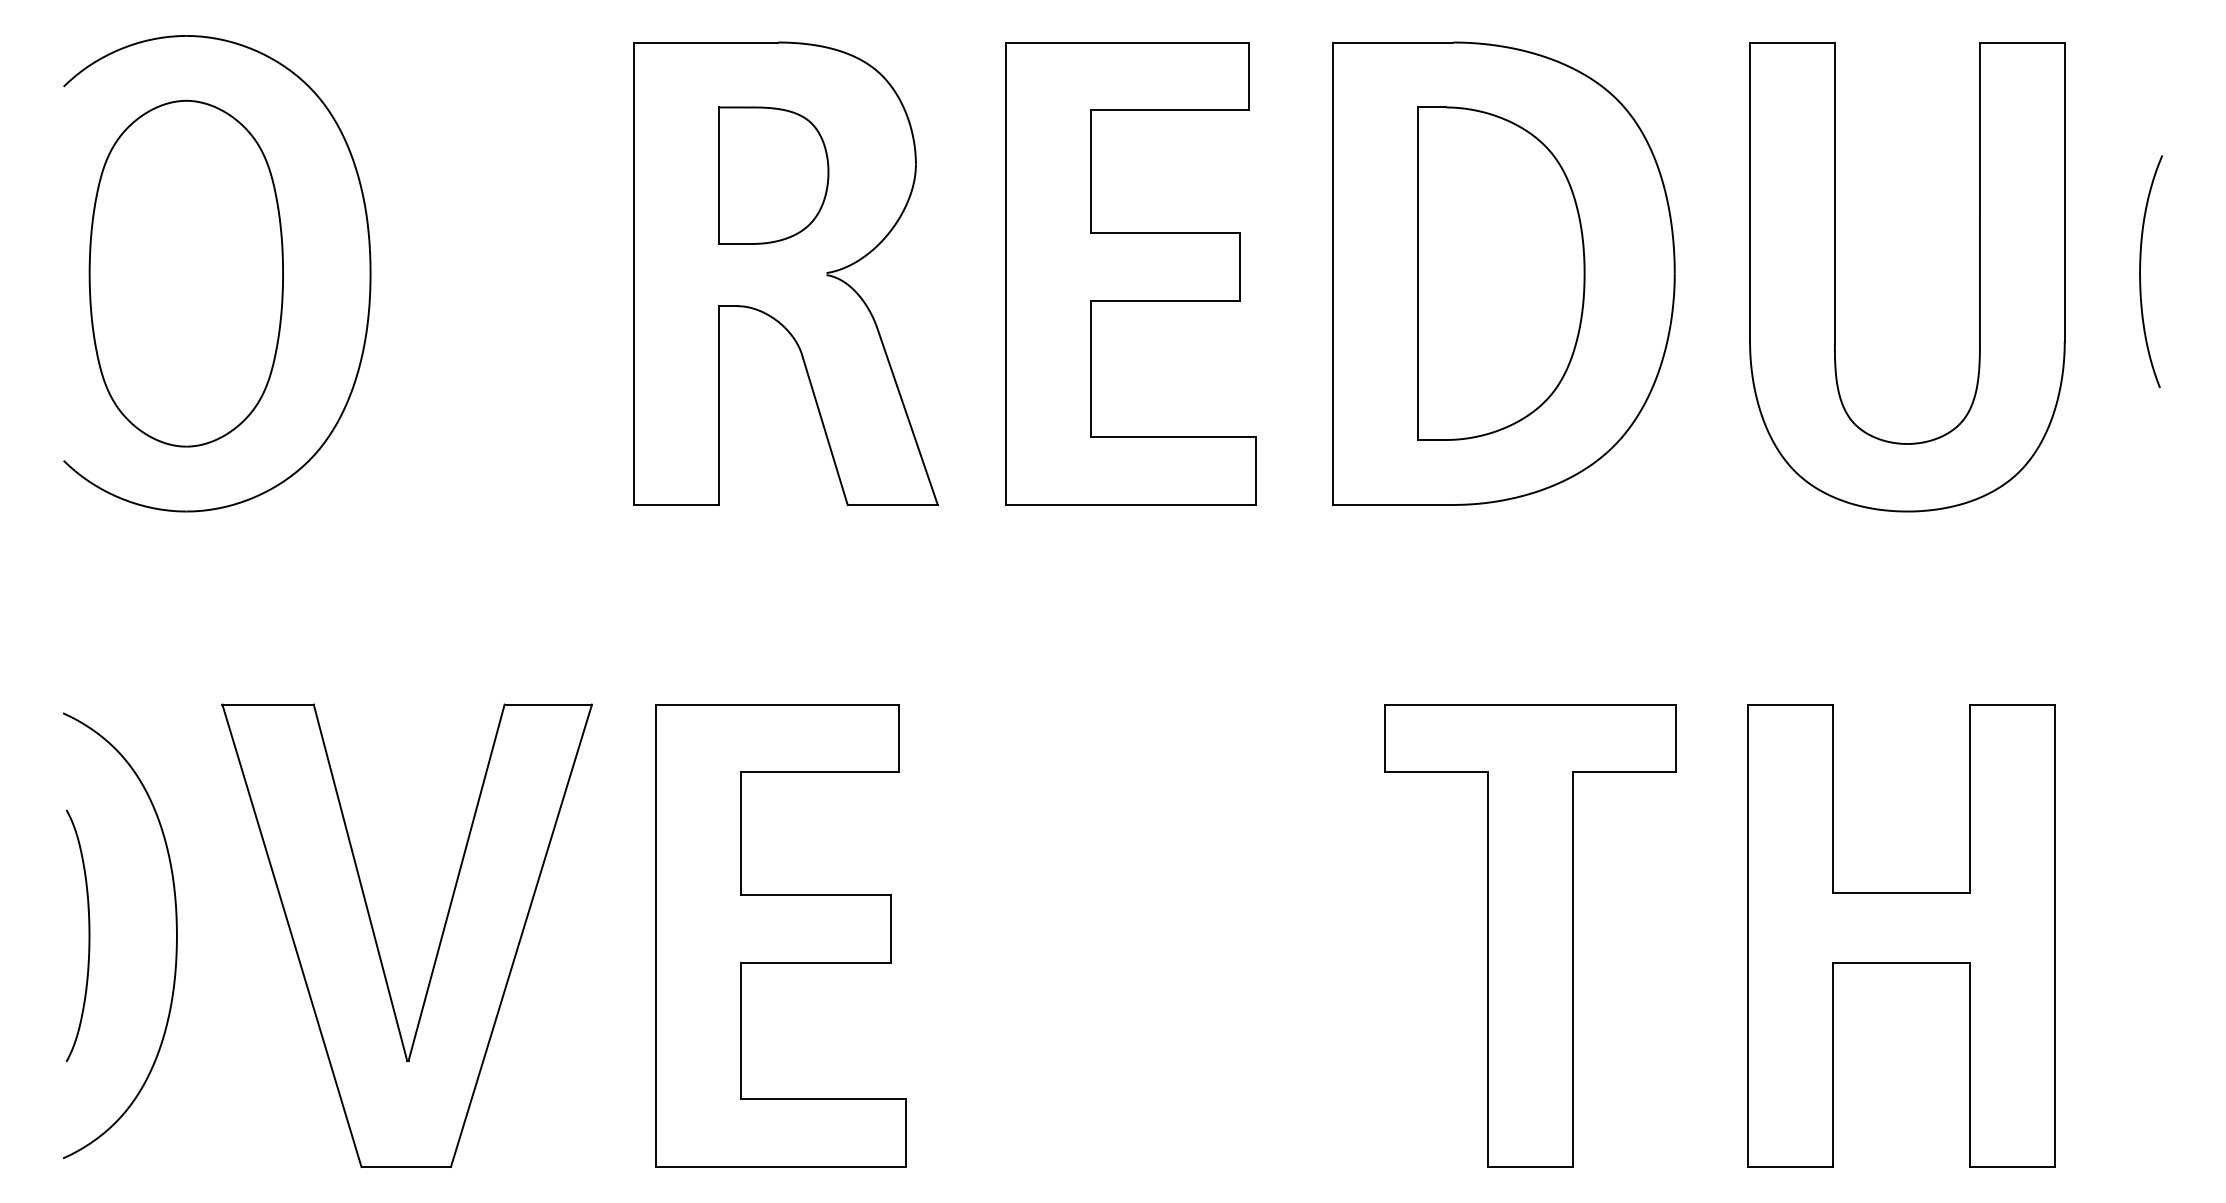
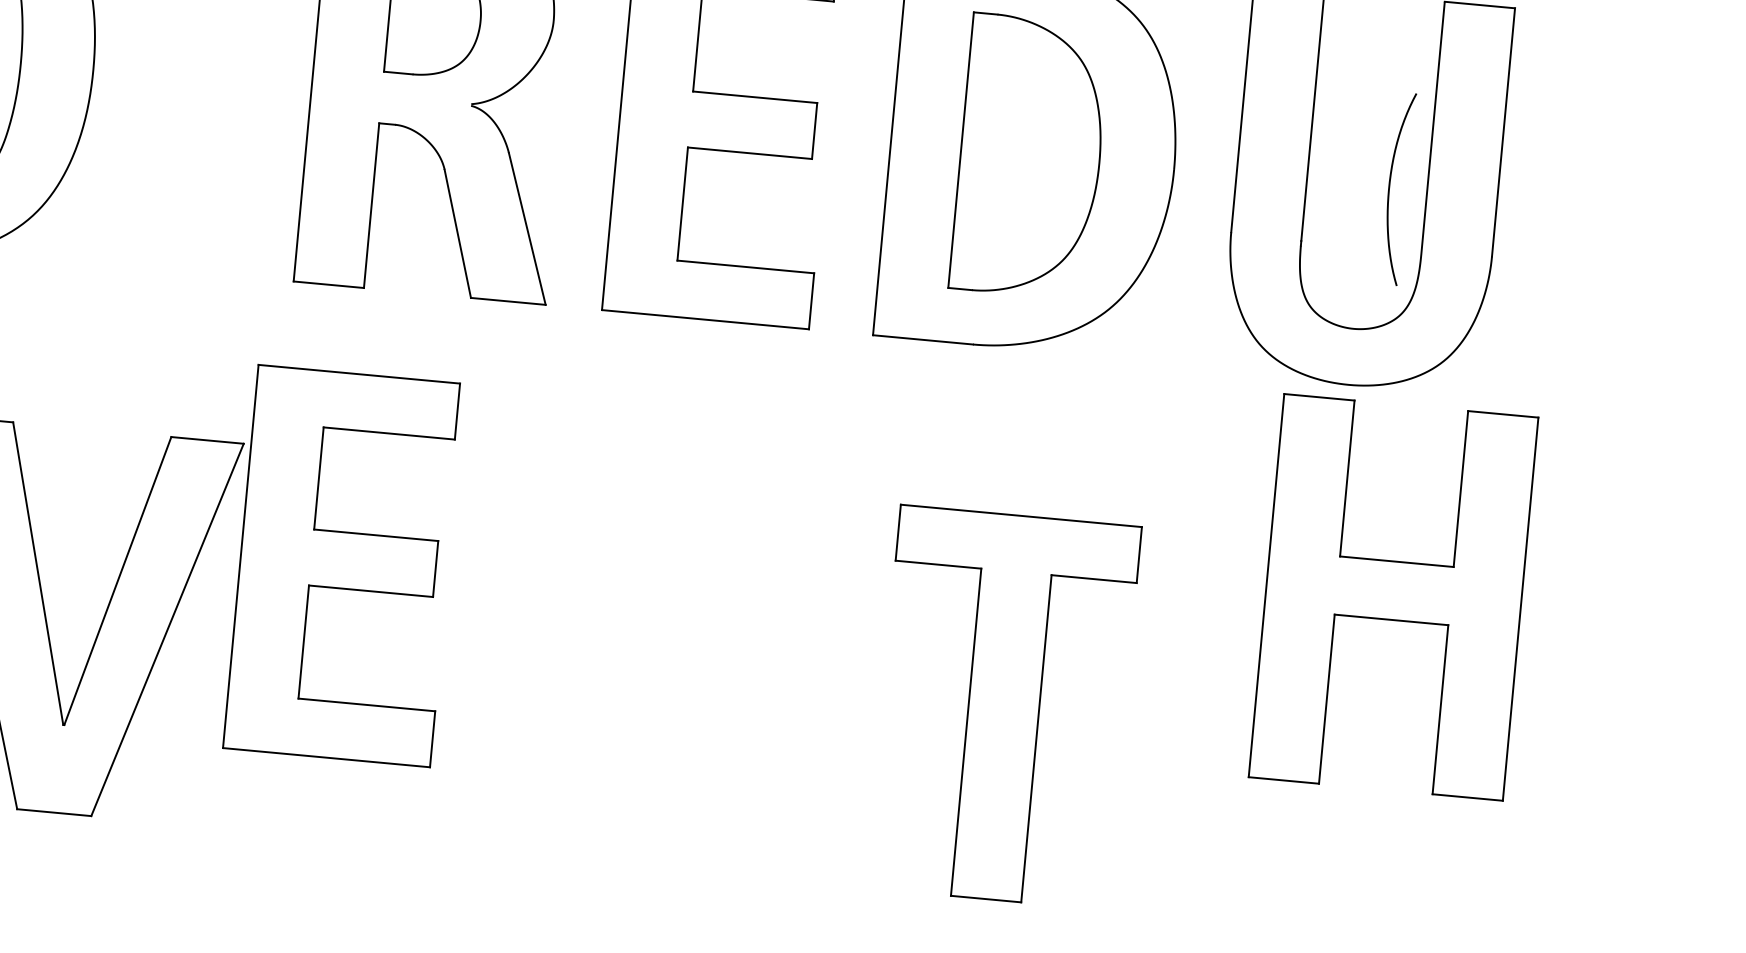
curve: (2140, 271) -> (1389, 188), moved
part: (780, 935) -> (344, 565), moved
part: (1901, 935) -> (1393, 597), moved

